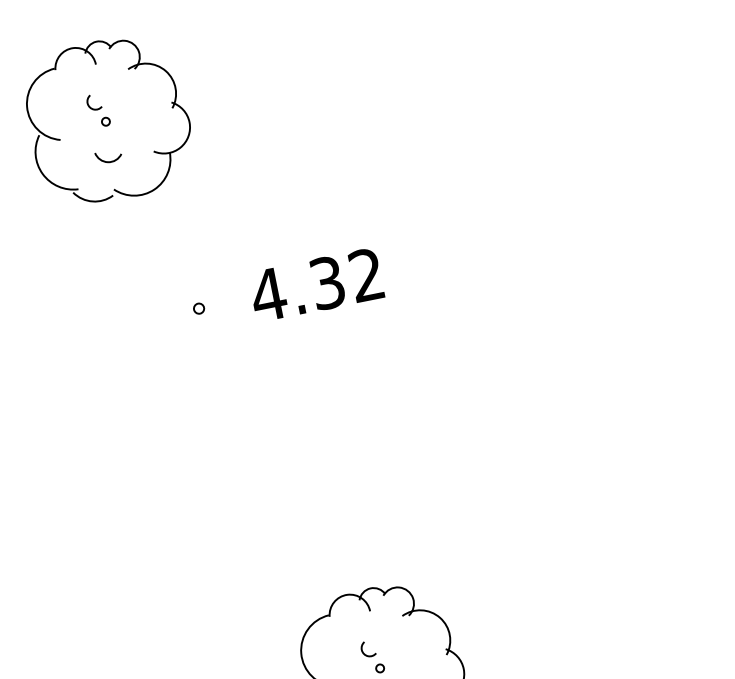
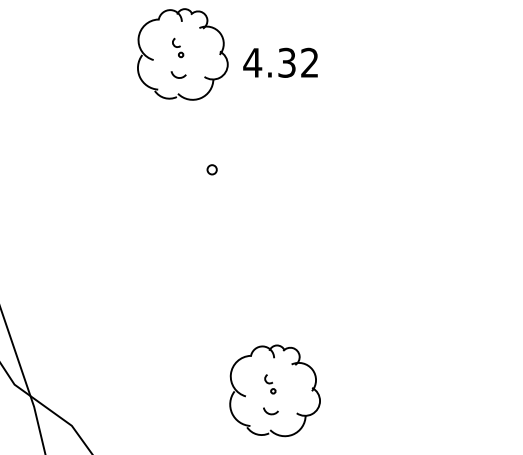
text: (316, 284) -> (280, 62), moved
part: (199, 307) -> (212, 169), size x1.6

